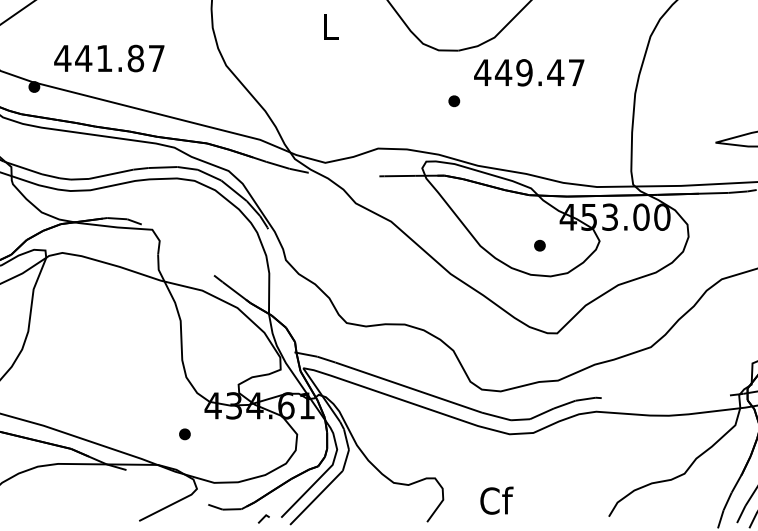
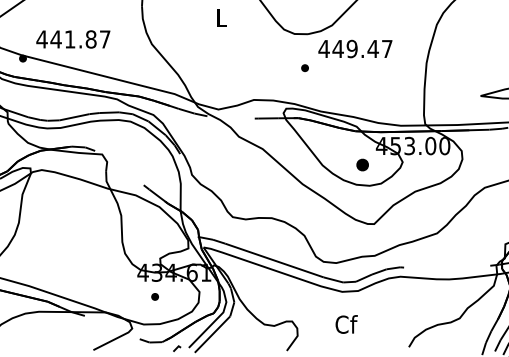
part: (539, 246) -> (362, 165), size x1.6
part: (183, 433) -> (154, 296), moved
text: (496, 500) -> (346, 324), moved

